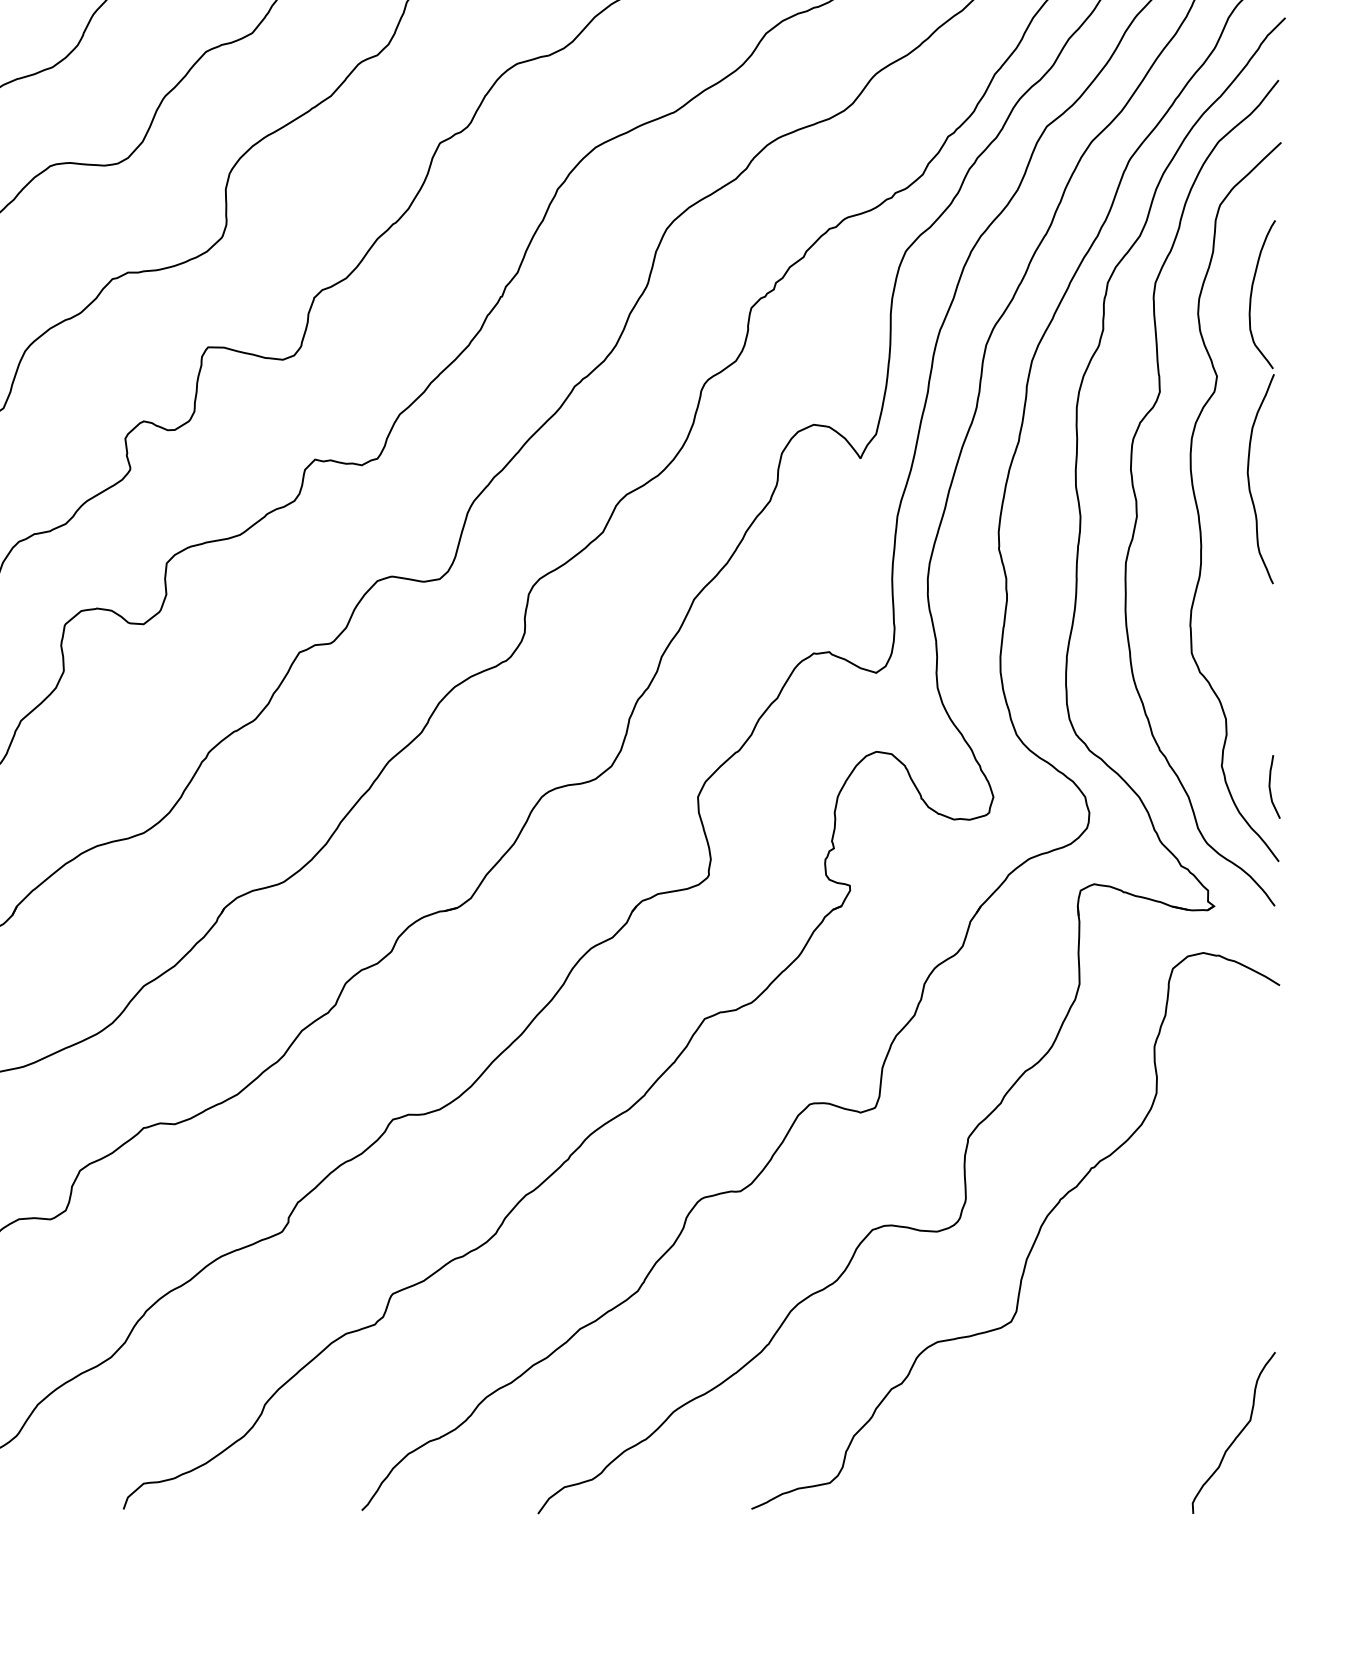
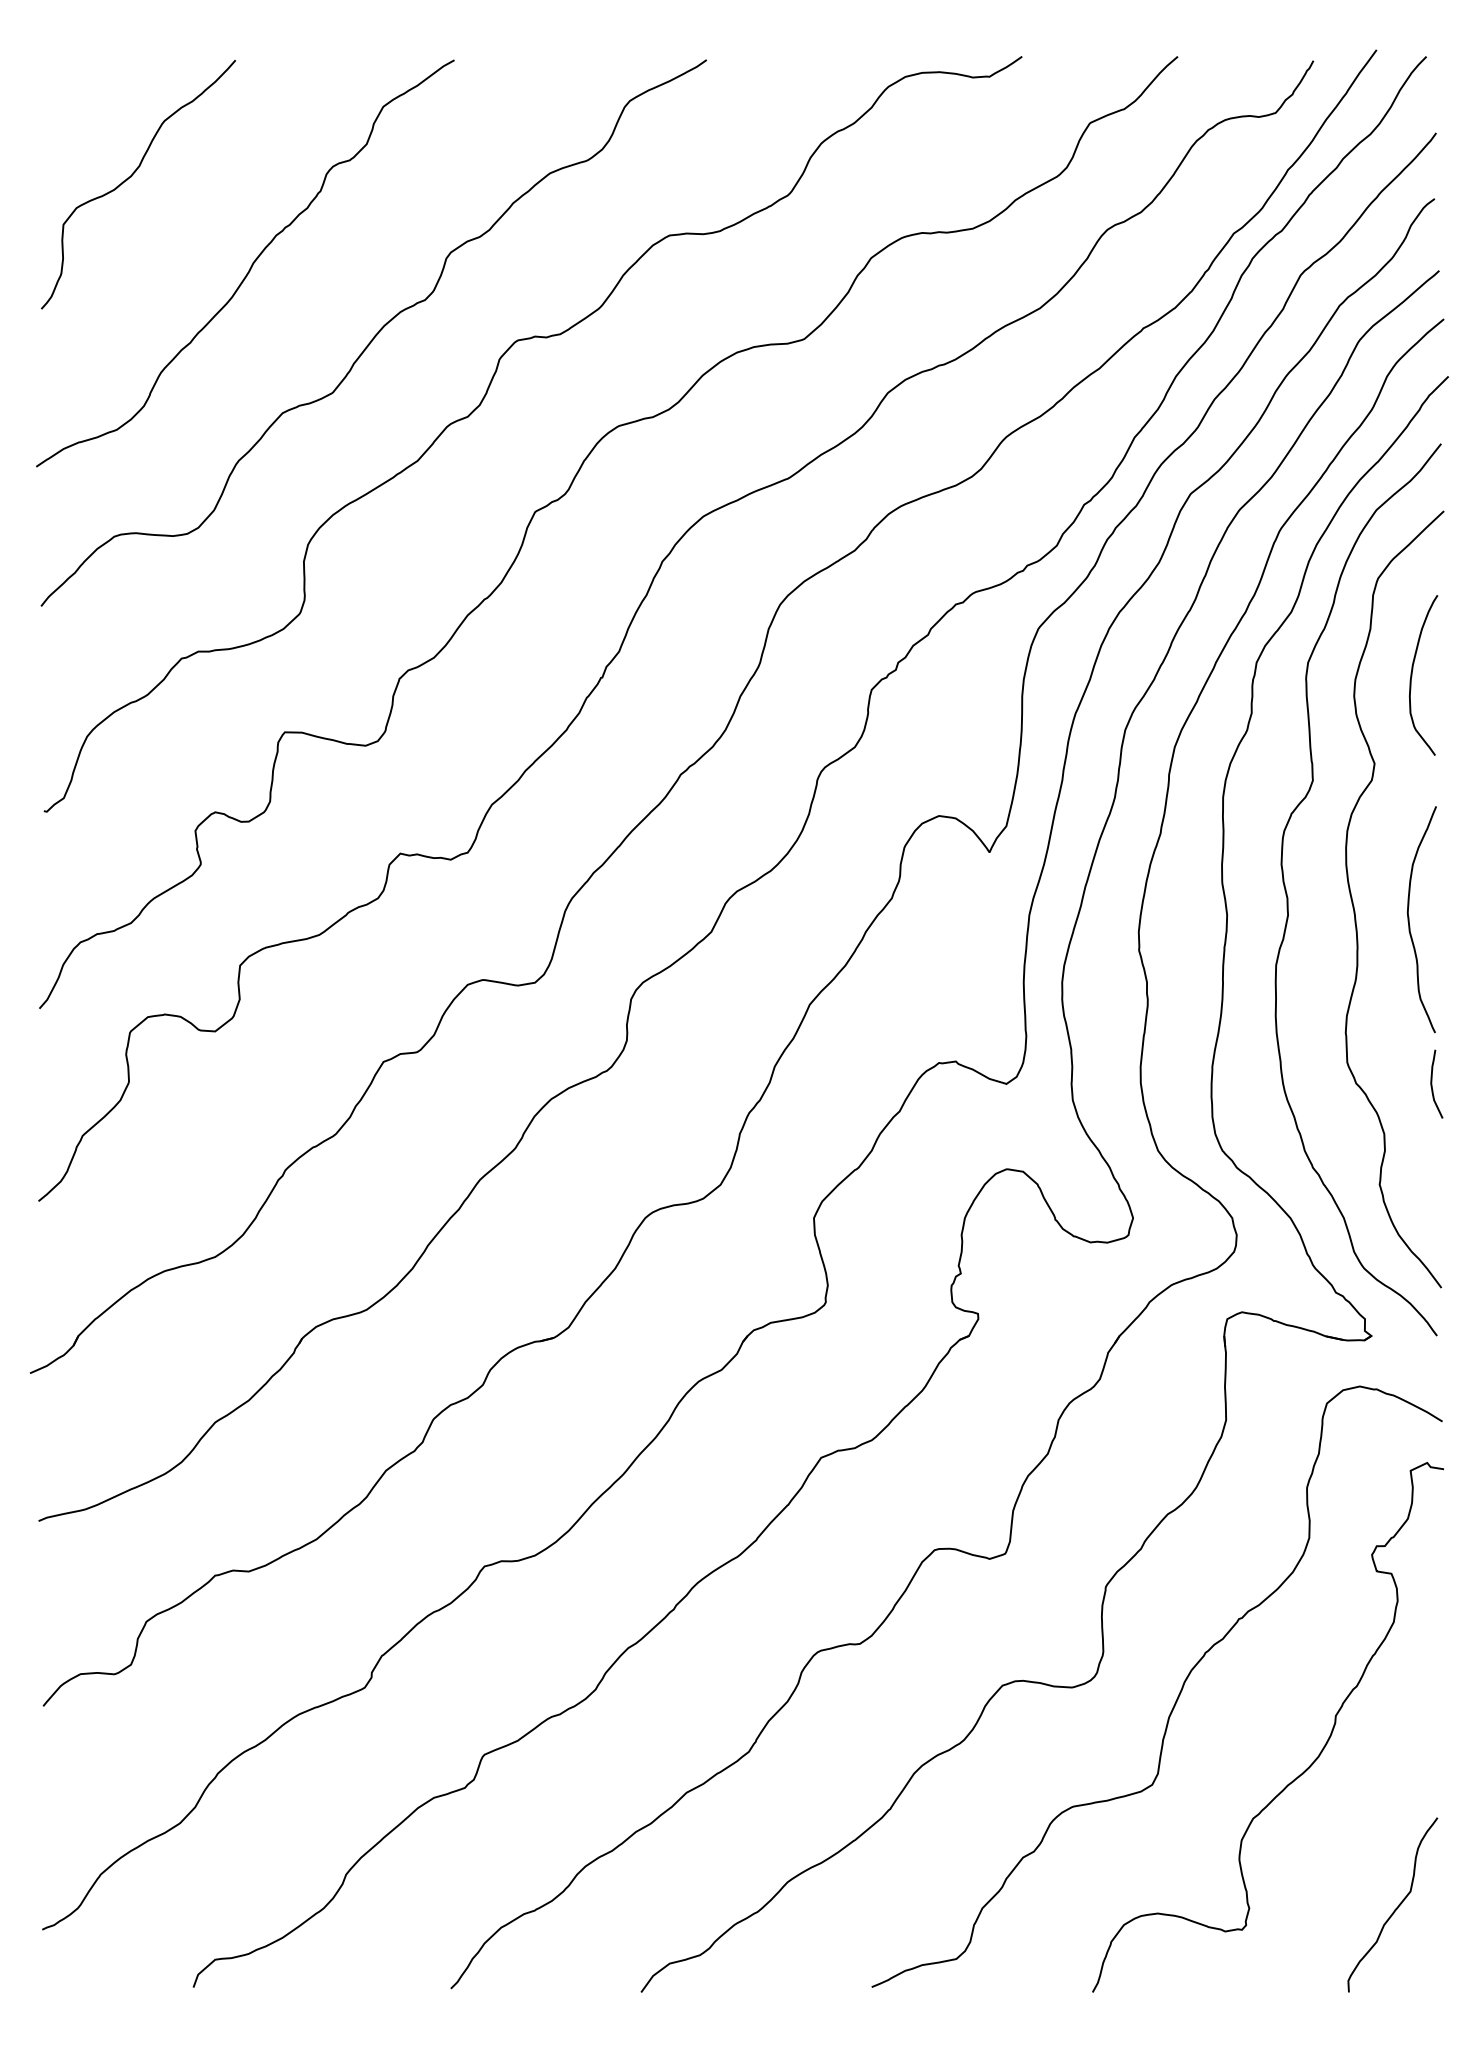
curve: (1249, 478) -> (1409, 919), moved
curve: (1270, 786) -> (1432, 1083), moved
curve: (1155, 1304) -> (1308, 1766), added

